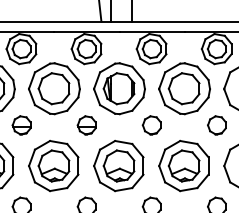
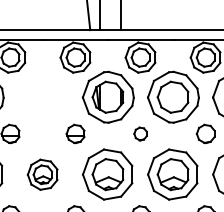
part: (54, 88) -> (43, 97), removed
part: (151, 125) -> (140, 134), size x0.7
part: (53, 166) -> (42, 175), size x0.6

